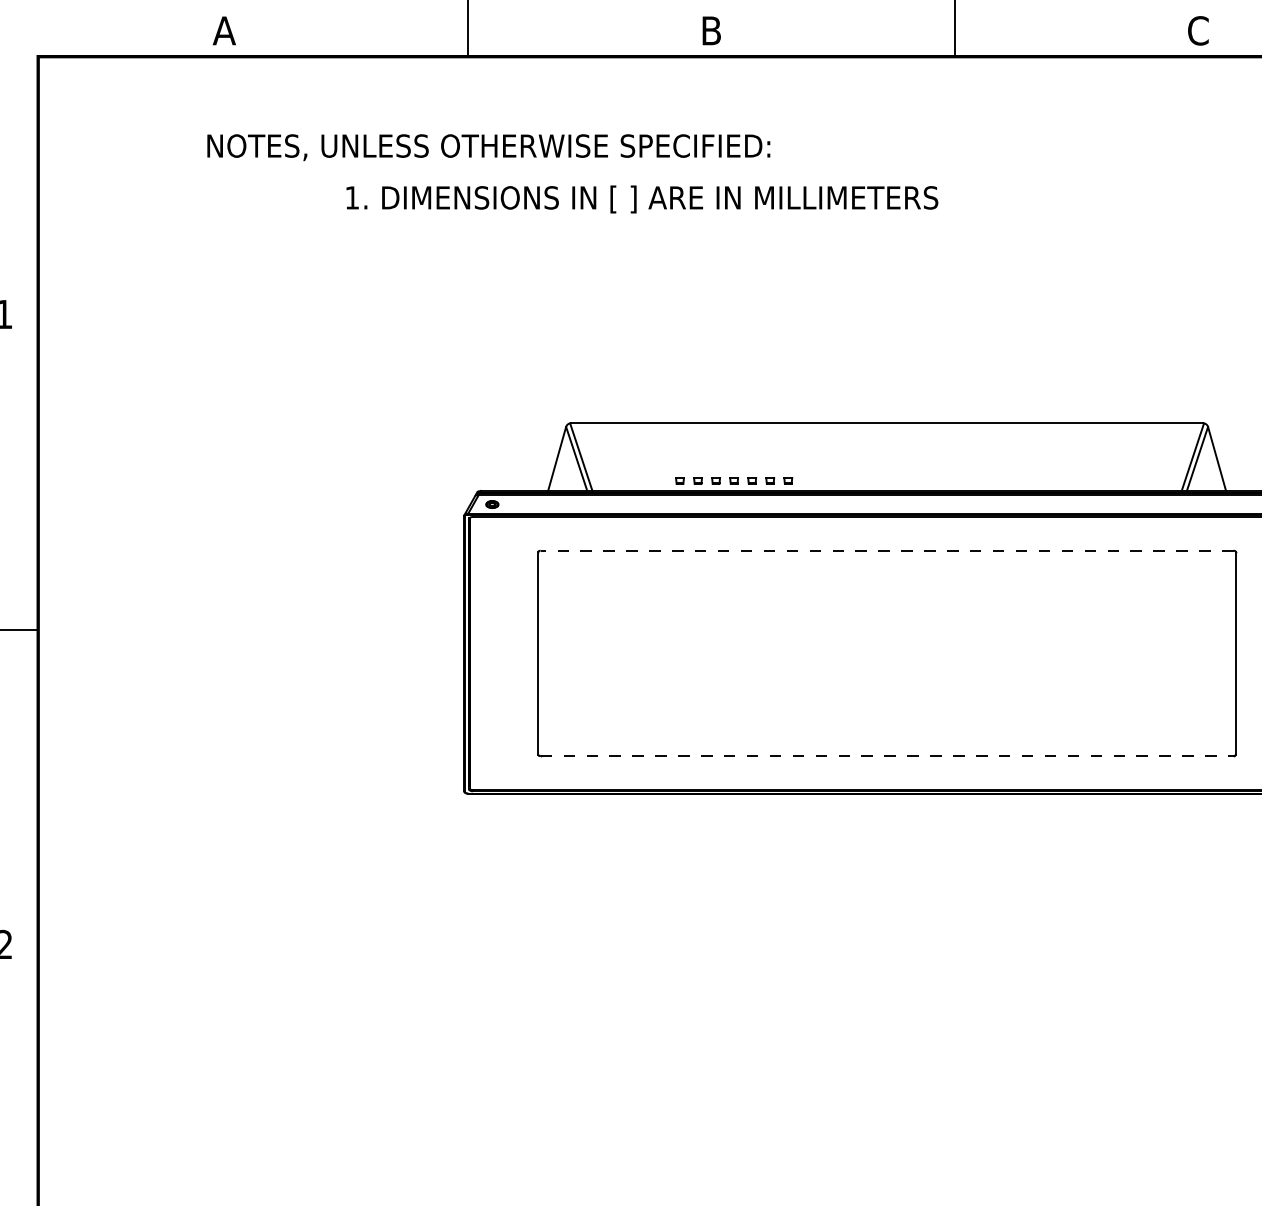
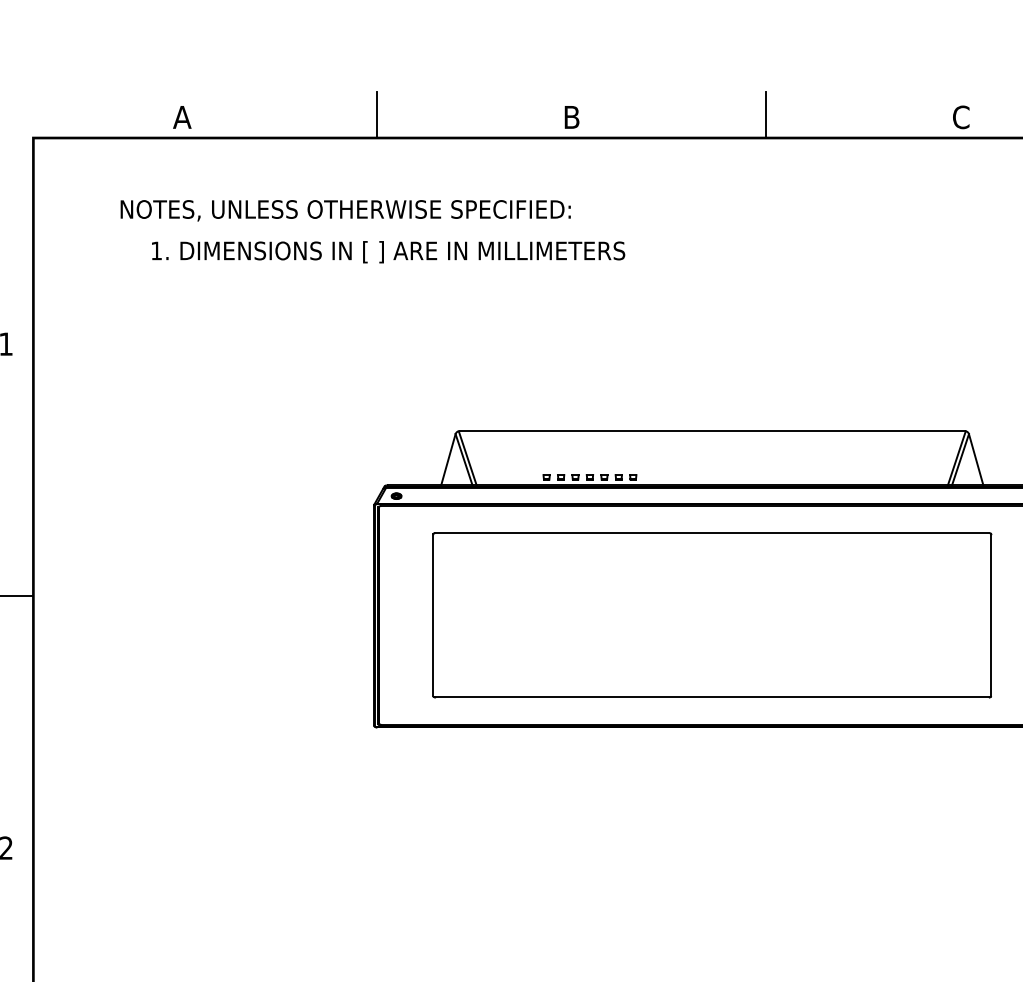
text: (488, 147) -> (345, 210), moved
text: (642, 199) -> (388, 252), moved
line: (886, 551) -> (711, 533), dashed -> solid
line: (887, 756) -> (712, 697), dashed -> solid

